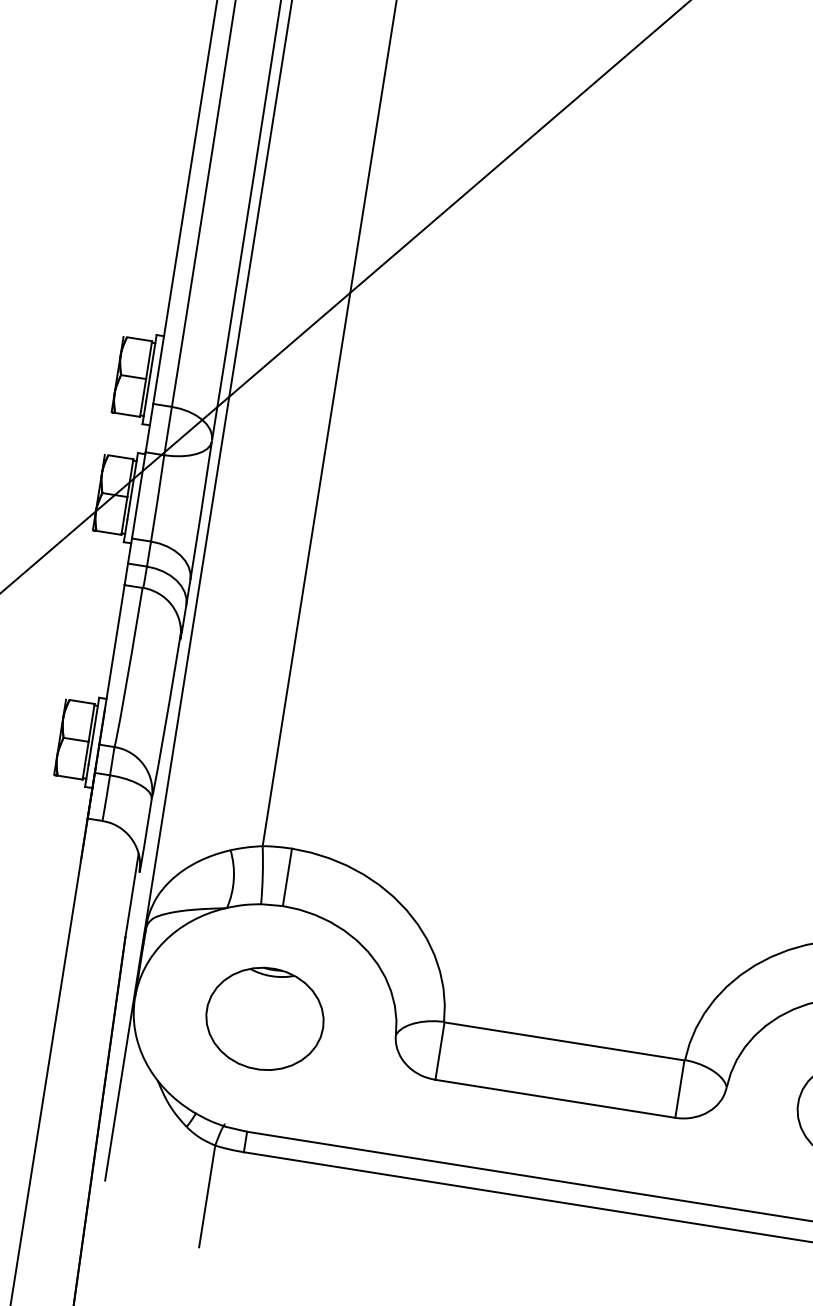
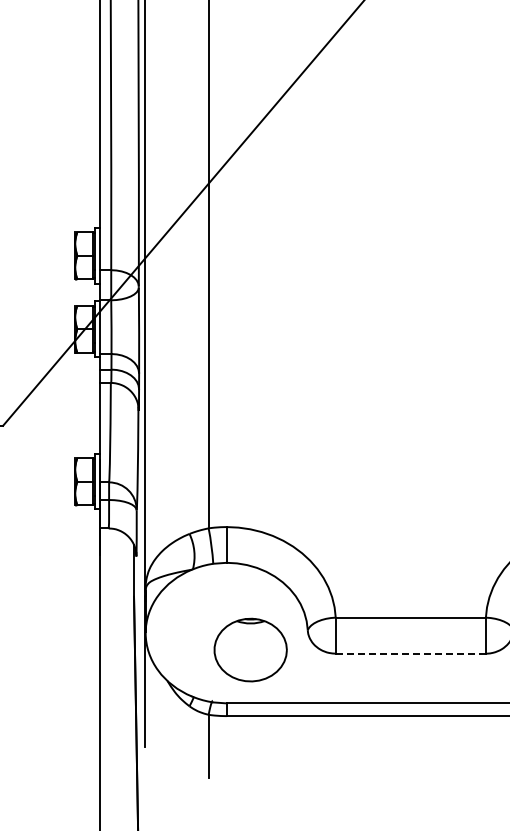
part: (264, 1017) -> (250, 649), moved
line: (554, 1098) -> (410, 653), solid -> dashed

